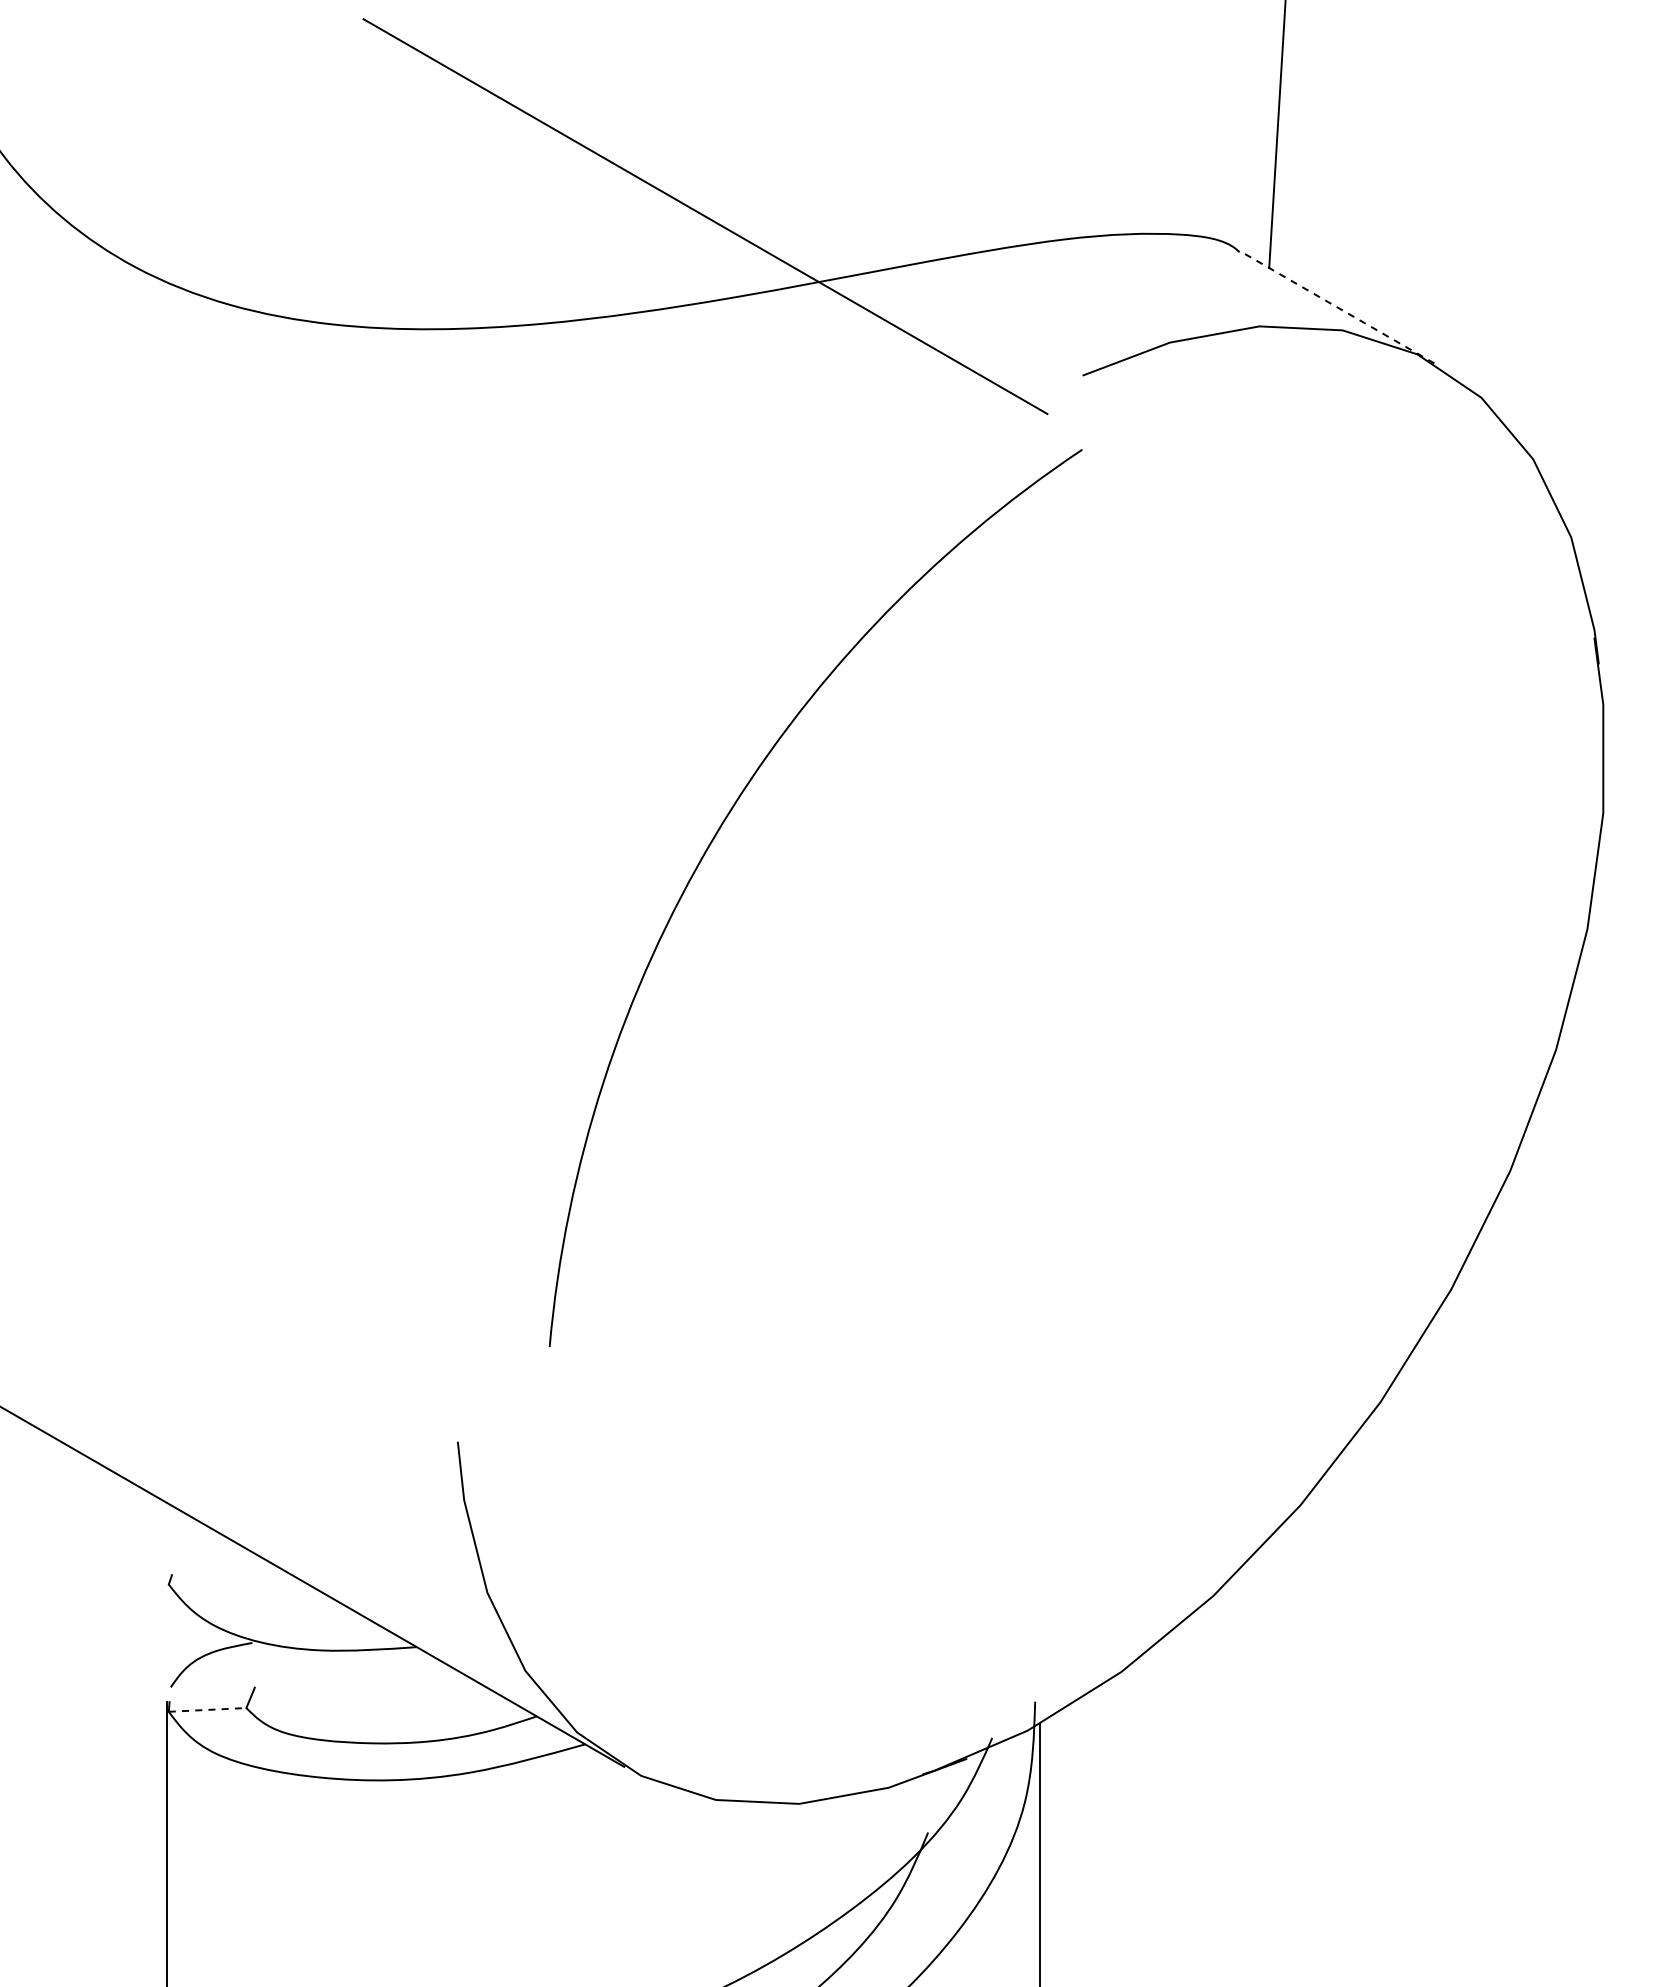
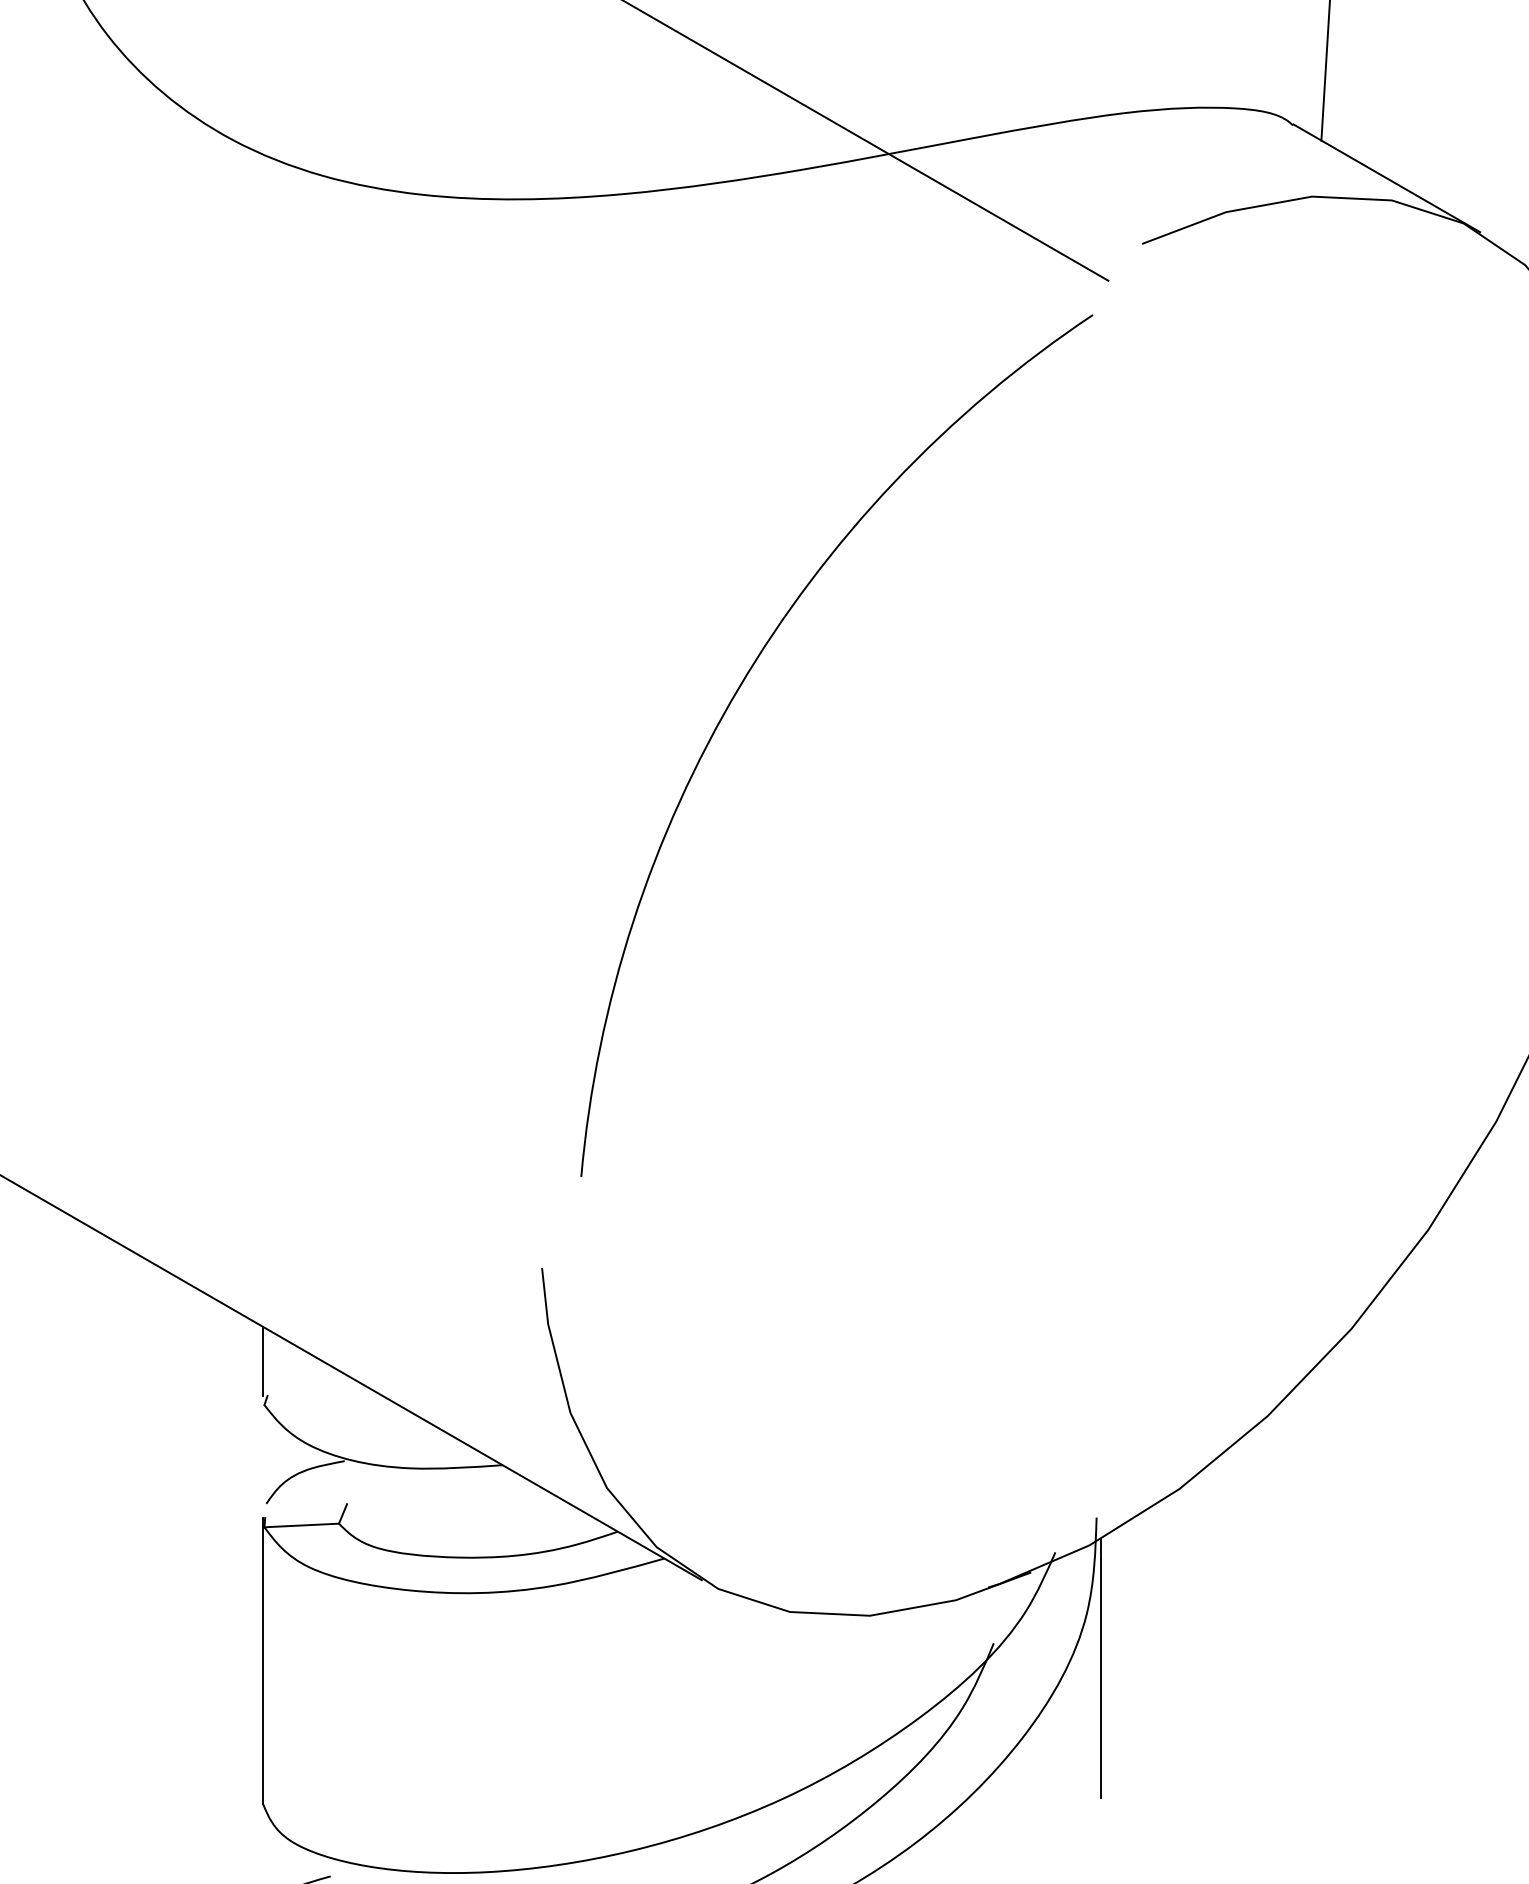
line: (1336, 307) -> (1386, 178), dashed -> solid
arc: (714, 839) -> (739, 689), moved
line: (167, 1538) -> (263, 1360), added
line: (207, 1709) -> (301, 1525), dashed -> solid

